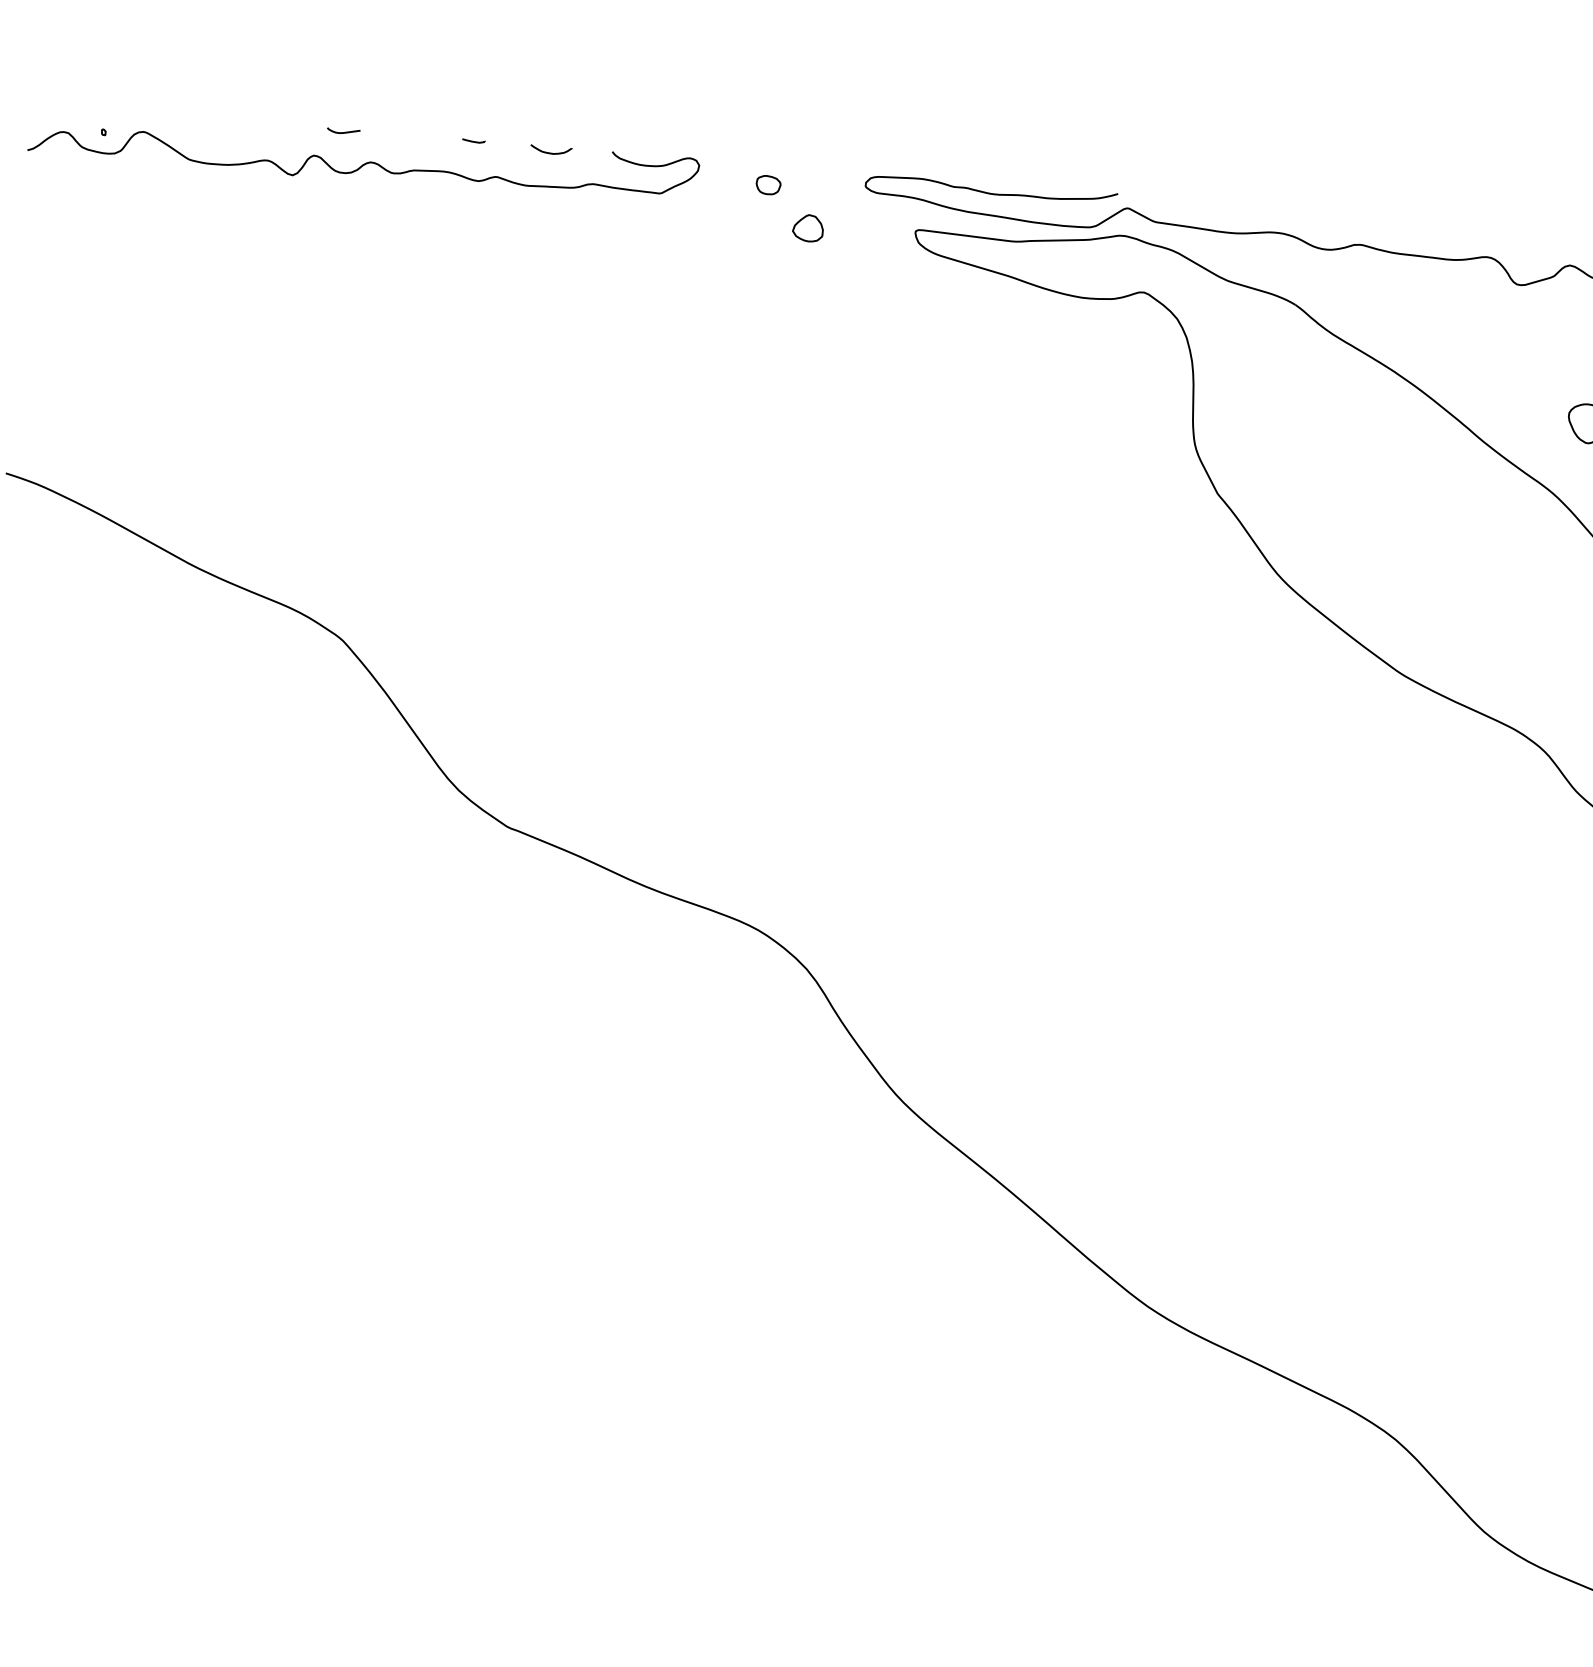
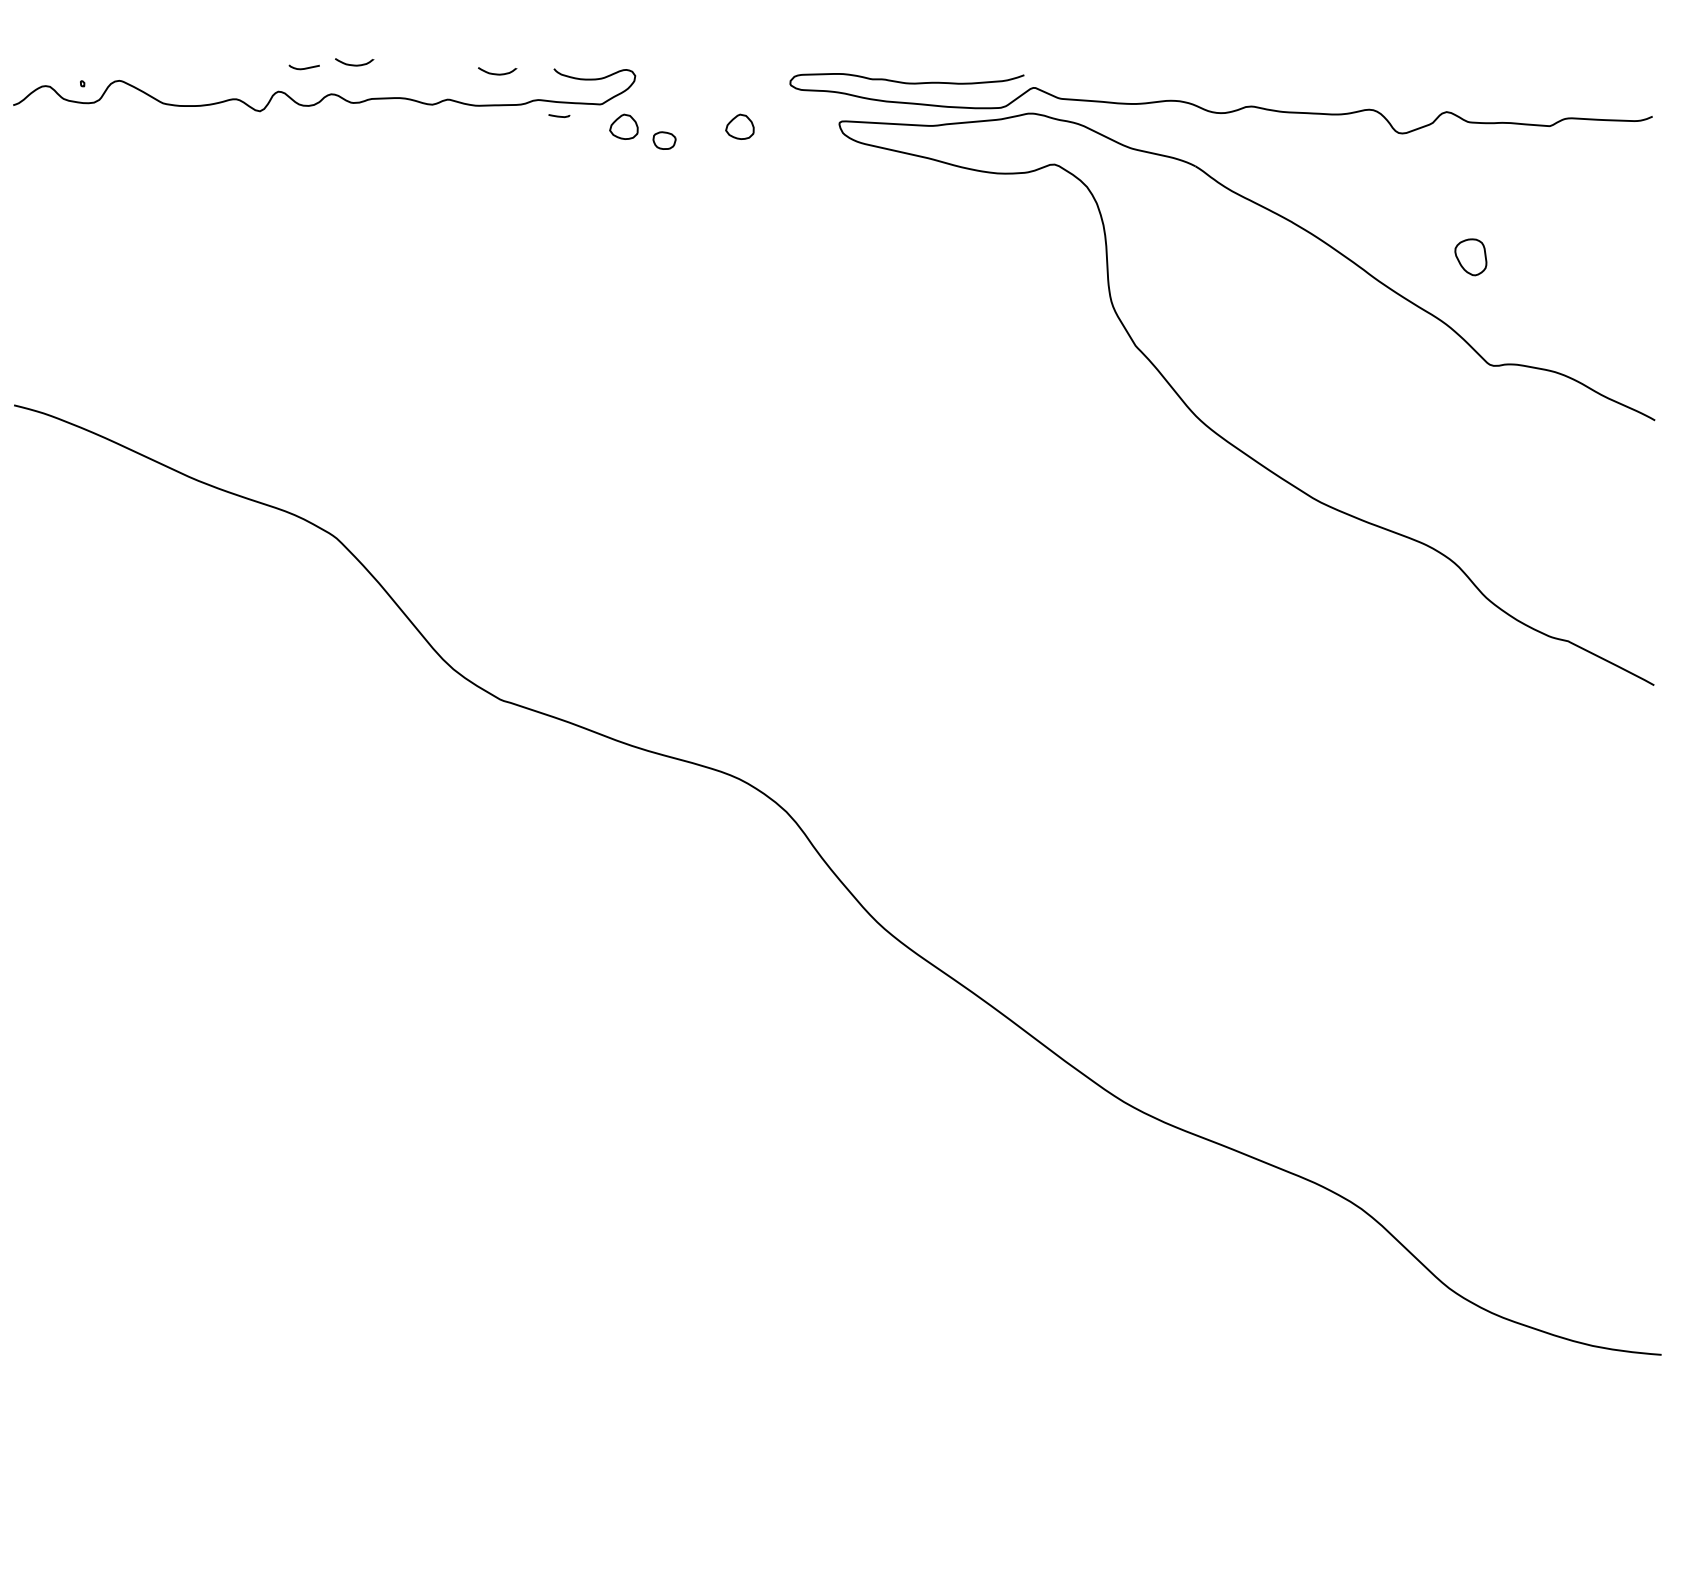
curve: (397, 132) -> (354, 64), added
line: (474, 140) -> (559, 115), moved
part: (768, 184) -> (664, 140), moved
part: (682, 219) -> (623, 126), added

